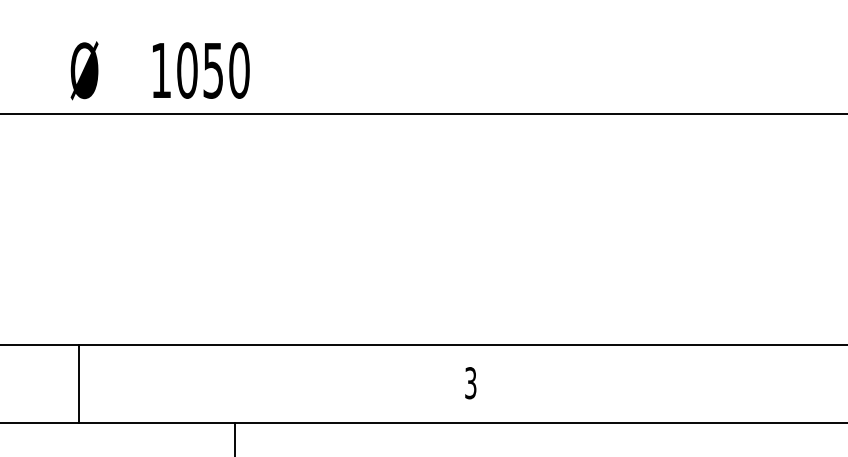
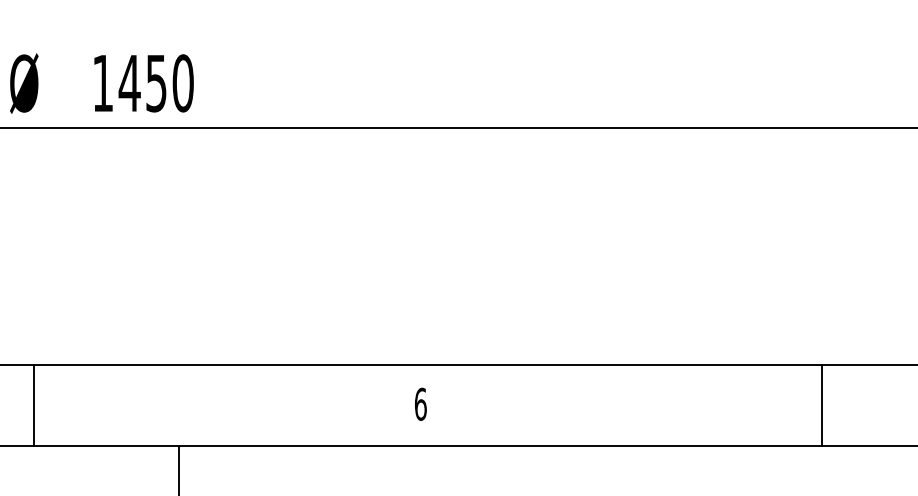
text: (187, 70) -> (129, 83), 1050 -> 1450
text: (470, 382) -> (420, 403), 3 -> 6
line: (78, 384) -> (34, 405), moved

